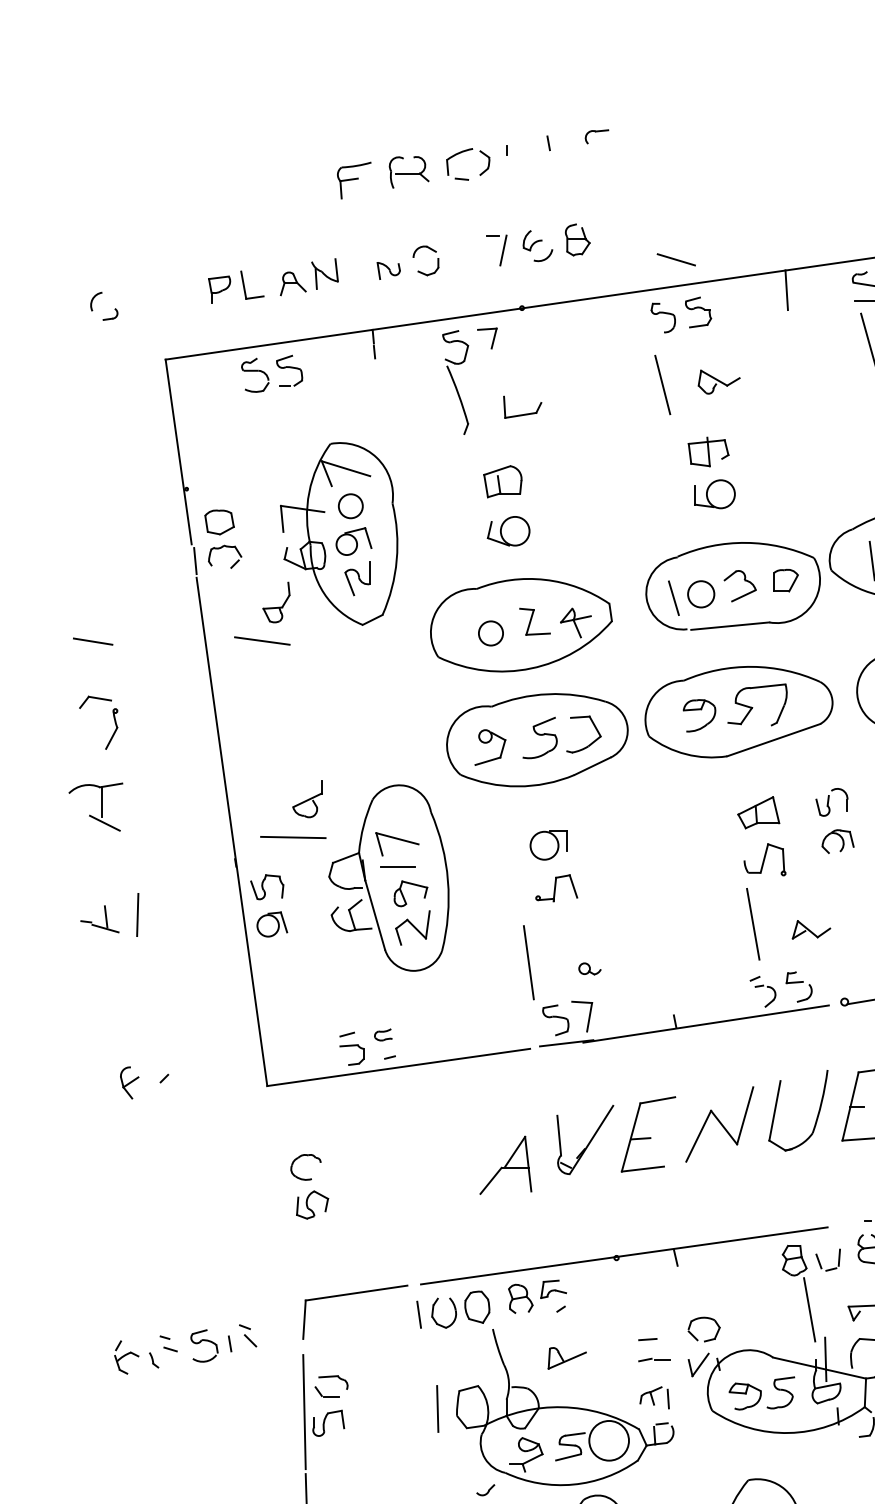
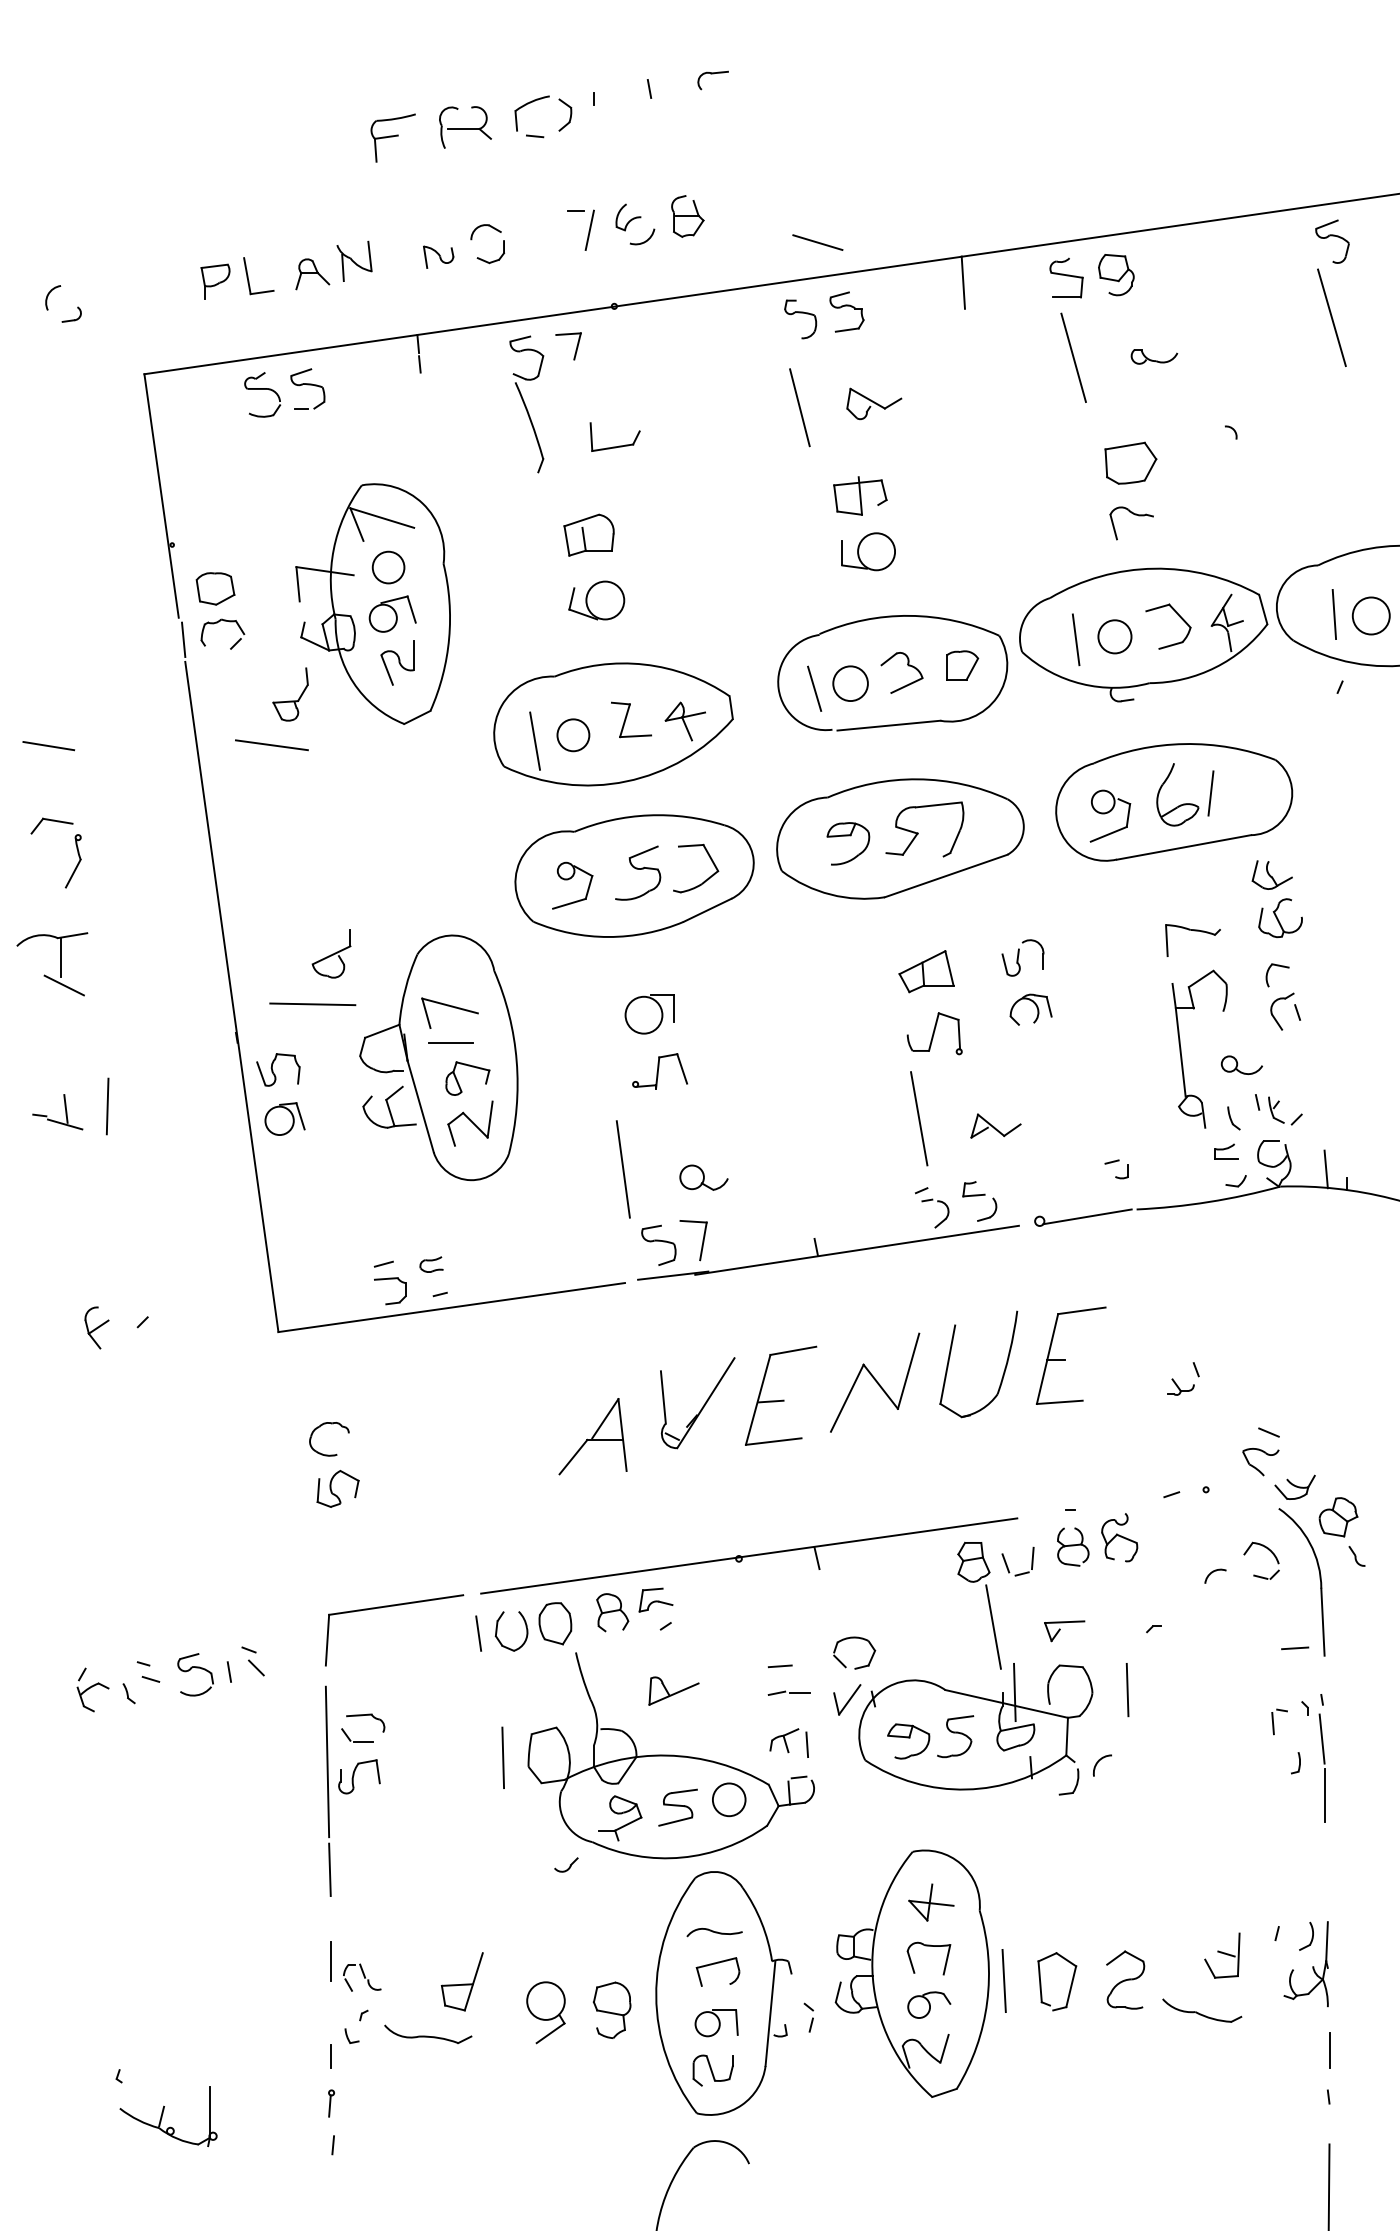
line: (461, 637) -> (534, 740), added
part: (589, 968) -> (703, 1177), size x1.67
circle: (608, 1440) -> (728, 1799), size x0.62

